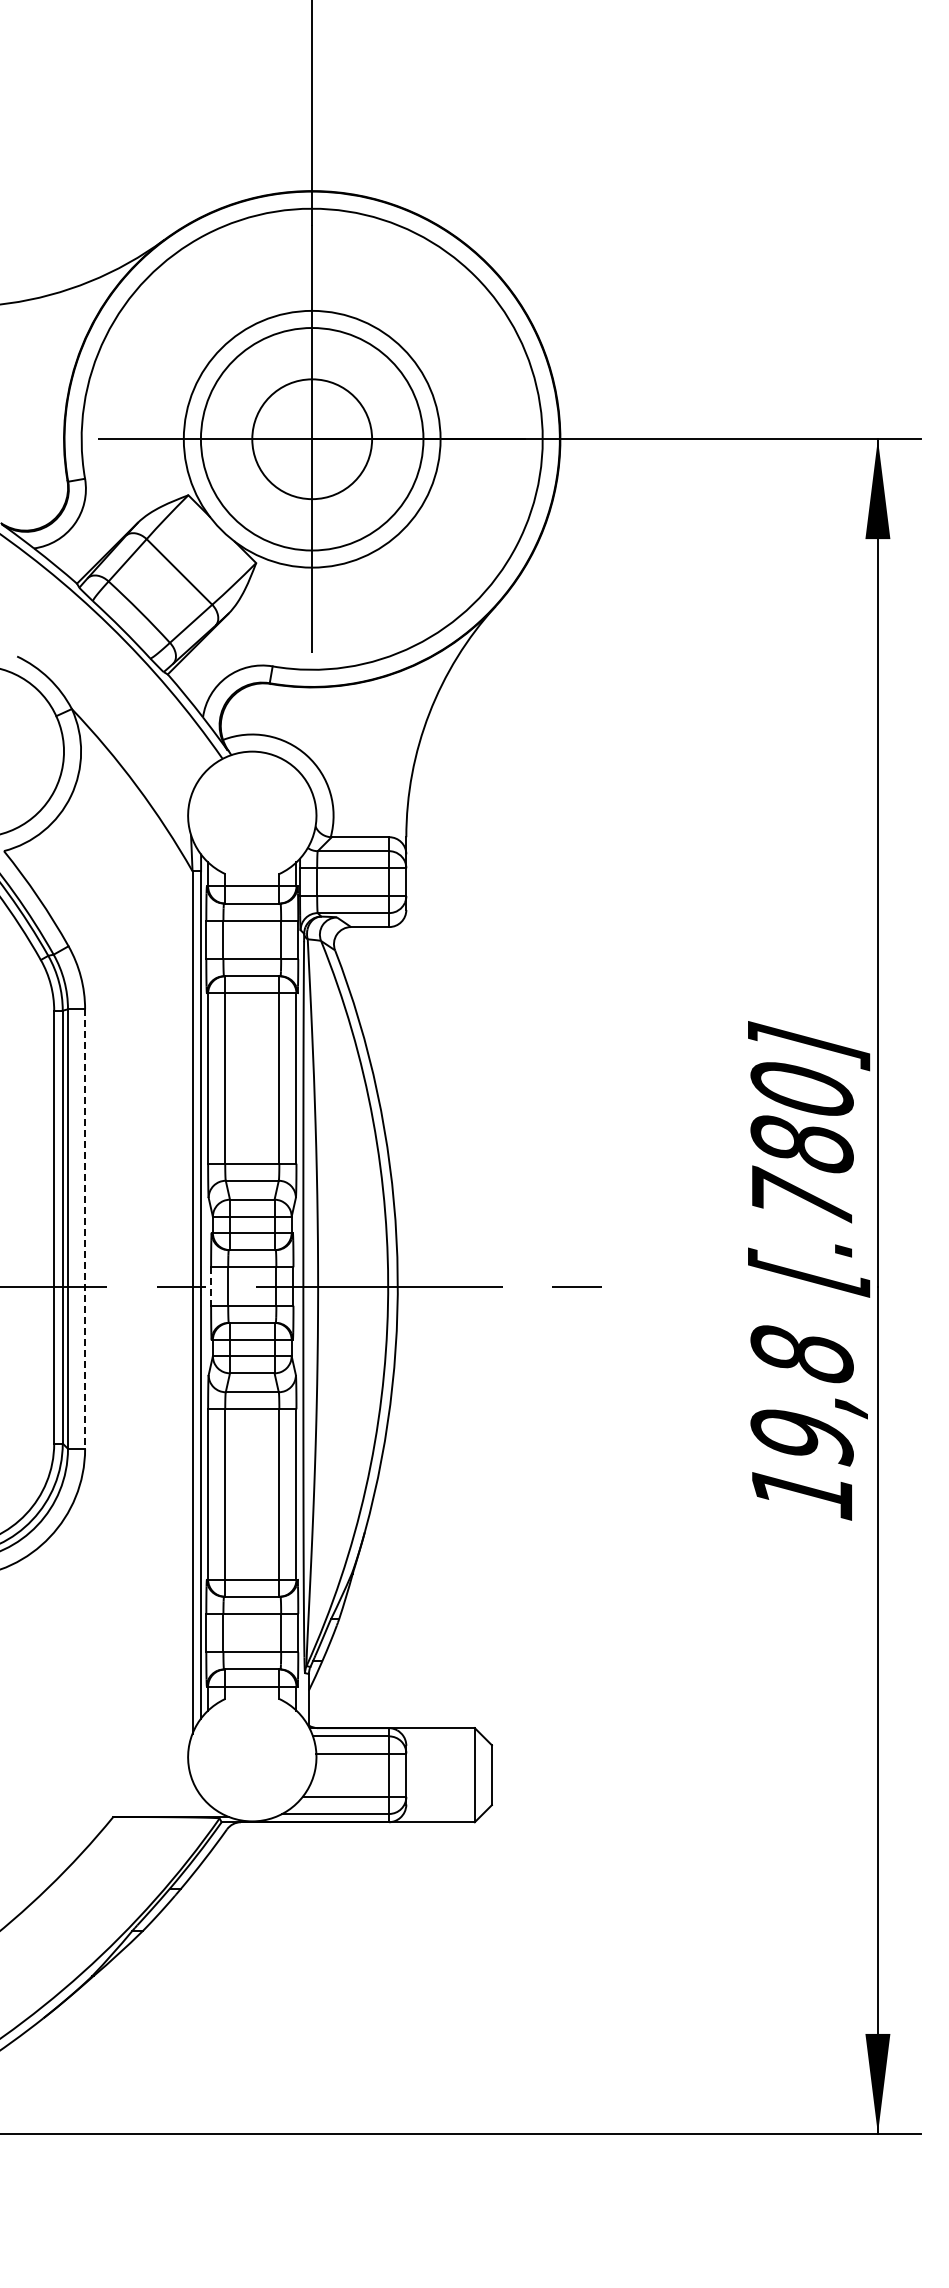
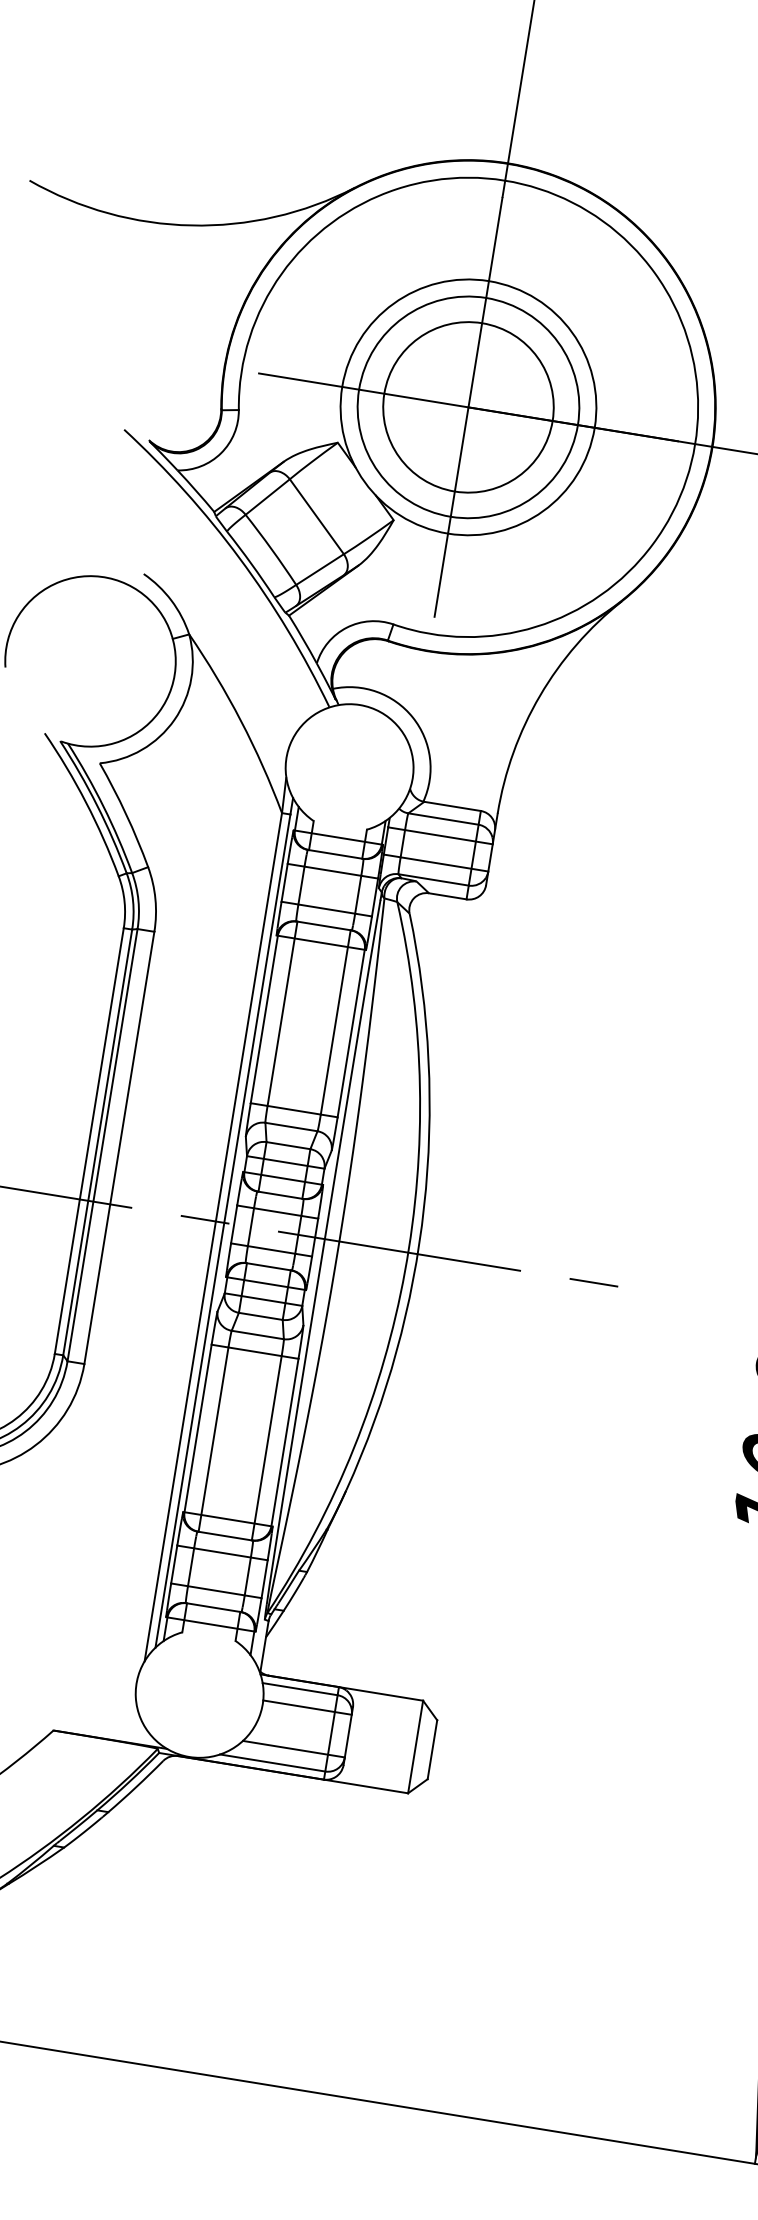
circle: (311, 438) -> (467, 406), size x1.43
line: (85, 1229) -> (119, 1148), dashed -> solid
line: (211, 1287) -> (234, 1225), dashed -> solid

